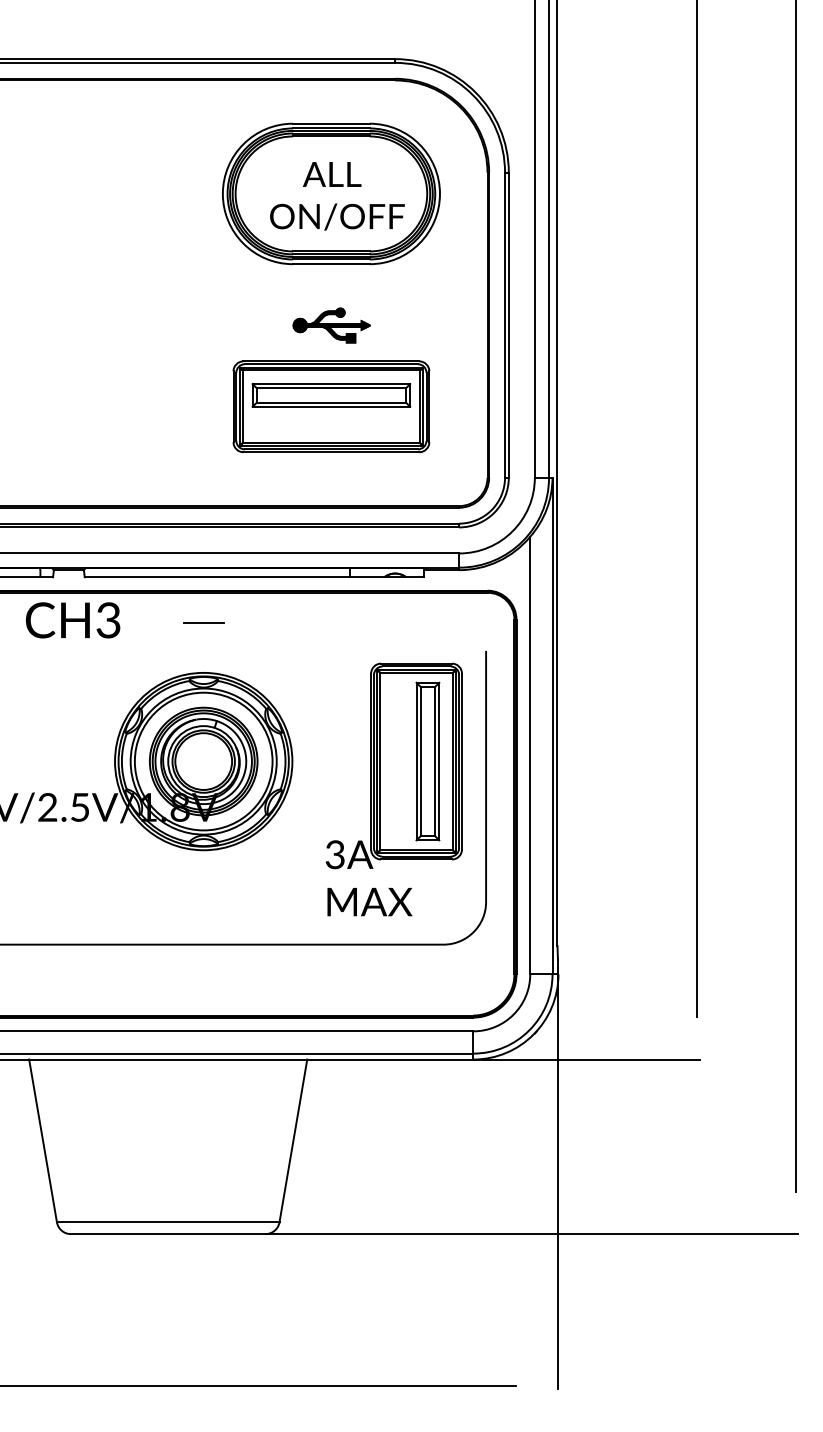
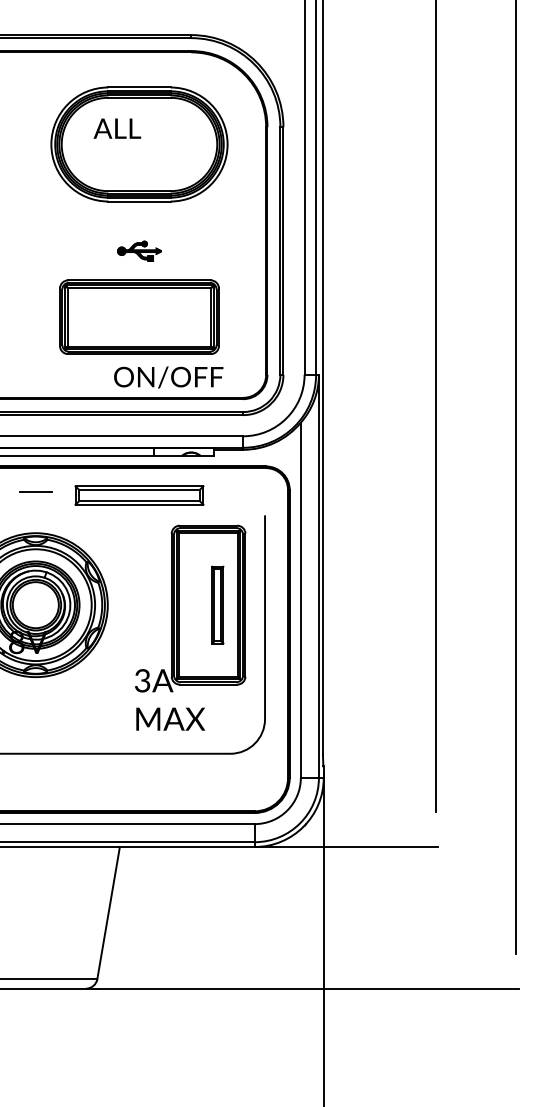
text: (332, 174) -> (117, 128), moved
text: (337, 216) -> (168, 377), moved
part: (331, 325) -> (139, 251), size x0.7
part: (331, 395) -> (139, 495), moved
part: (427, 761) -> (217, 605), size x0.6

